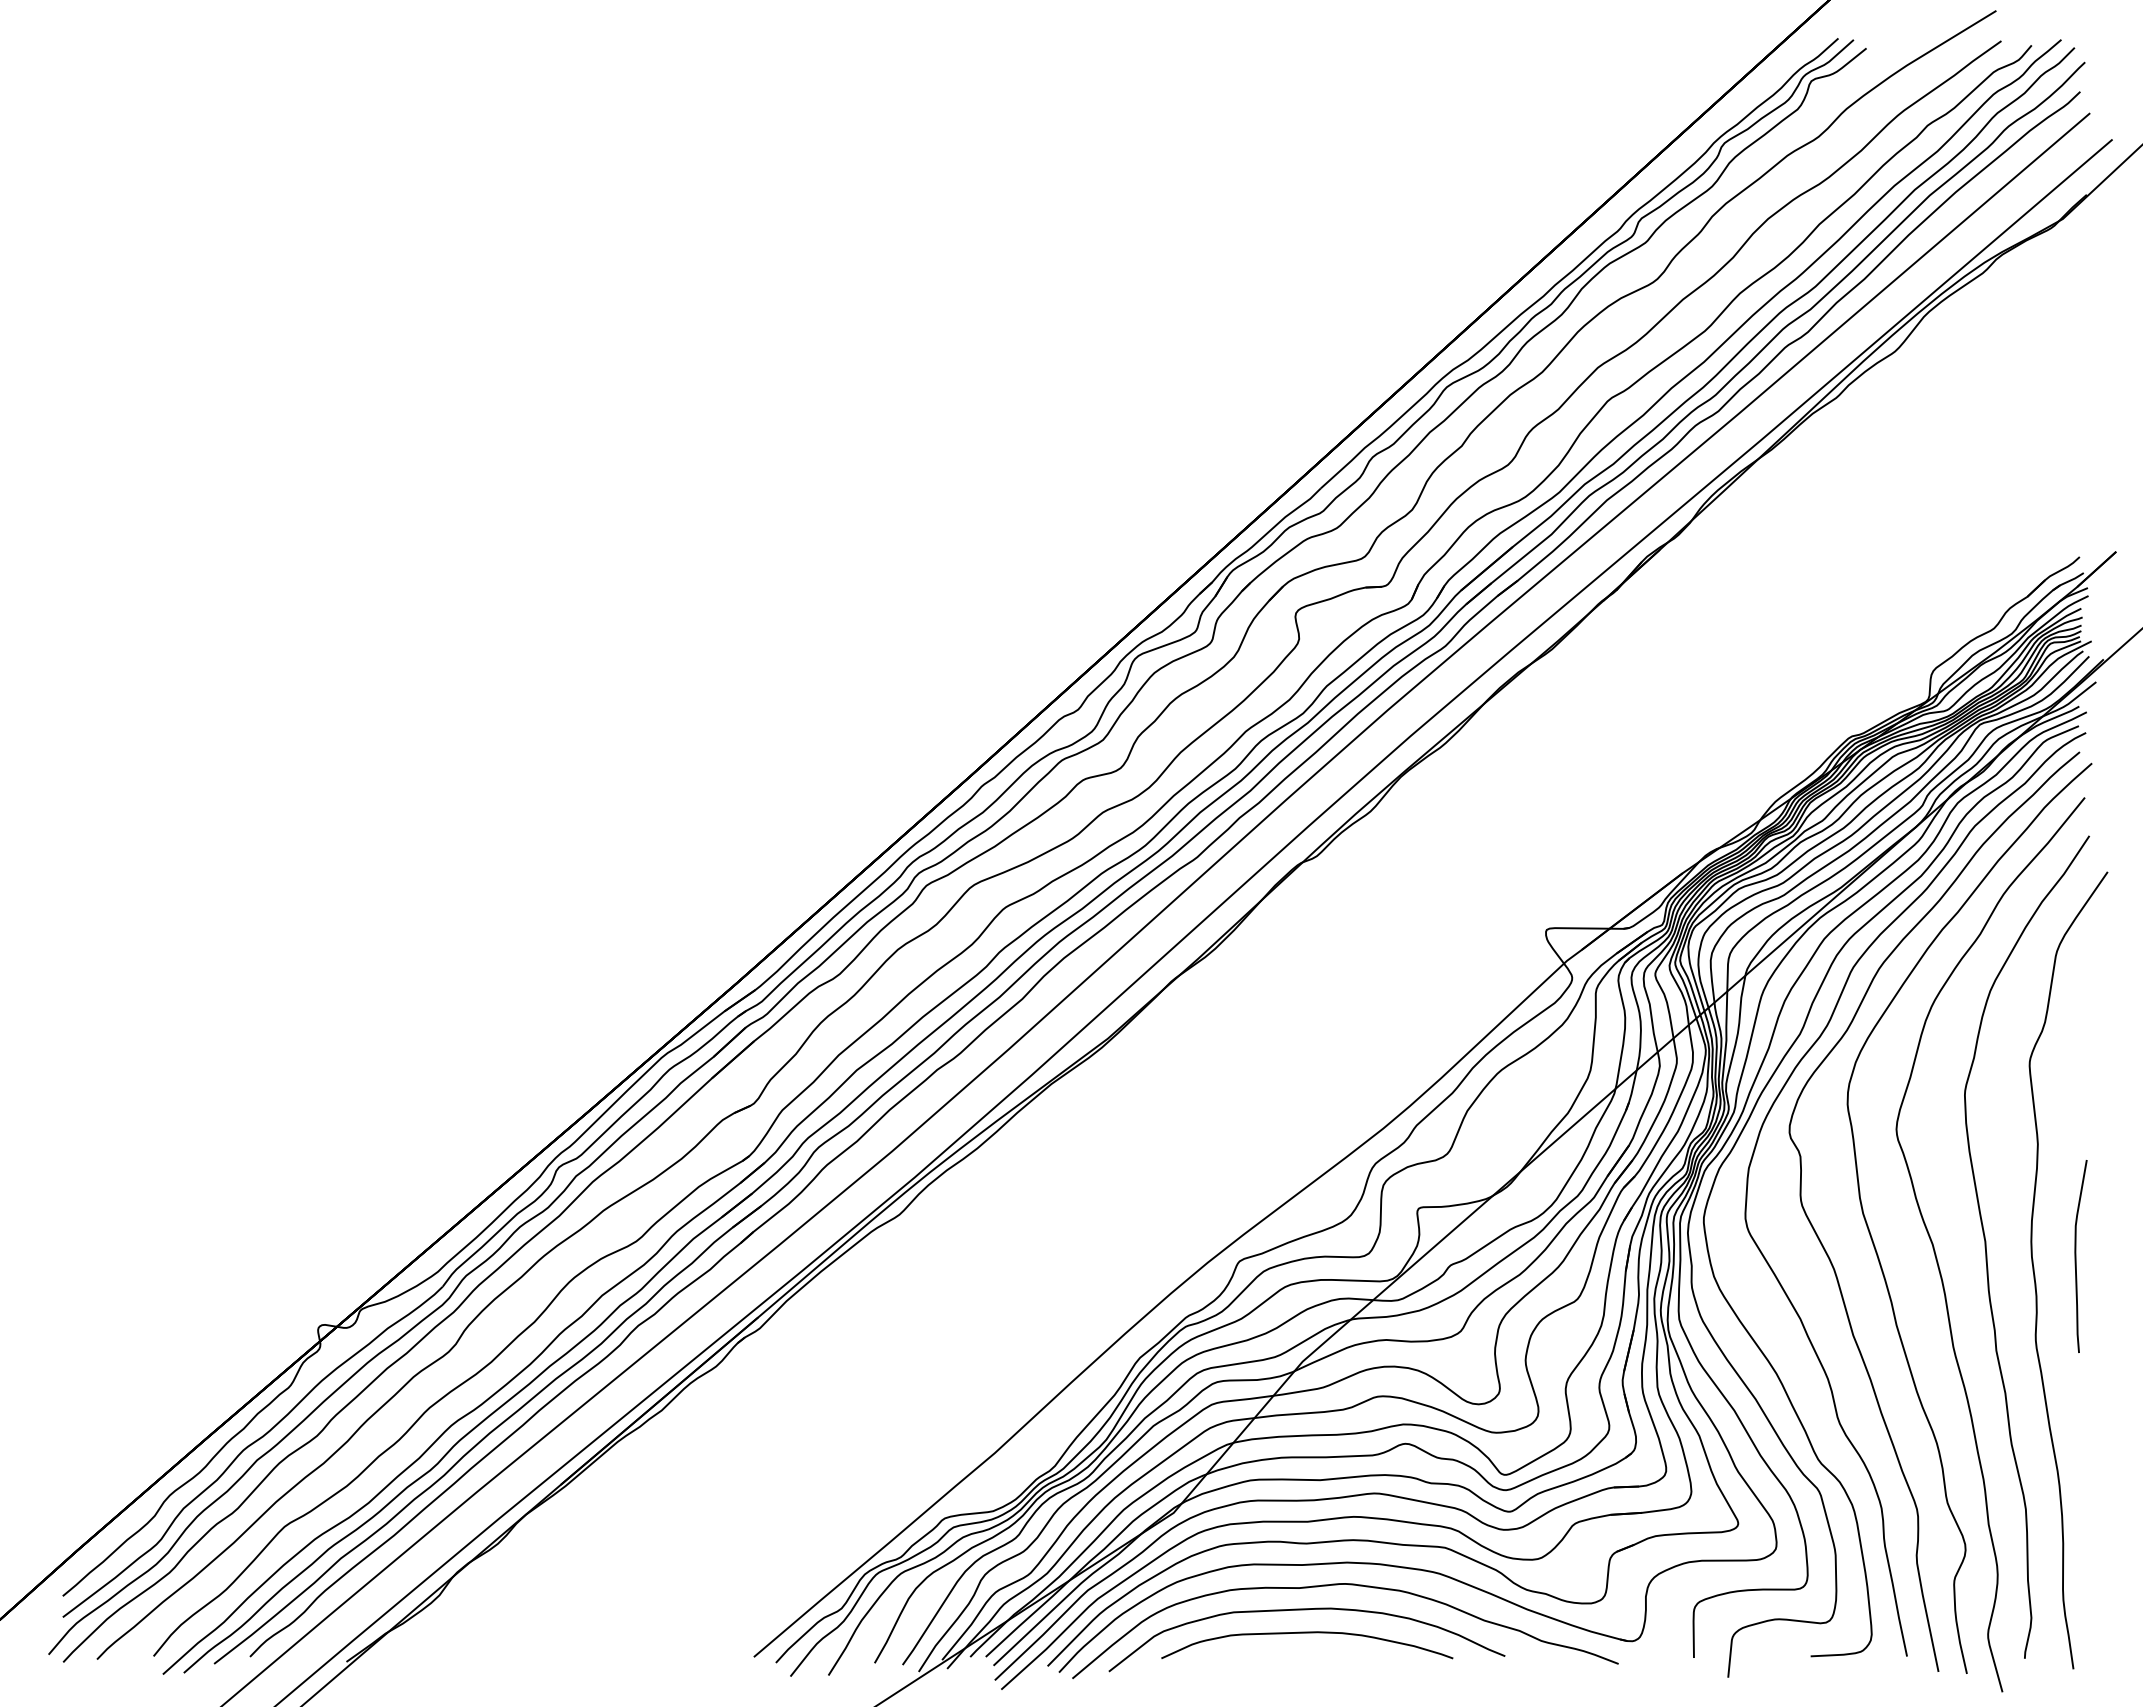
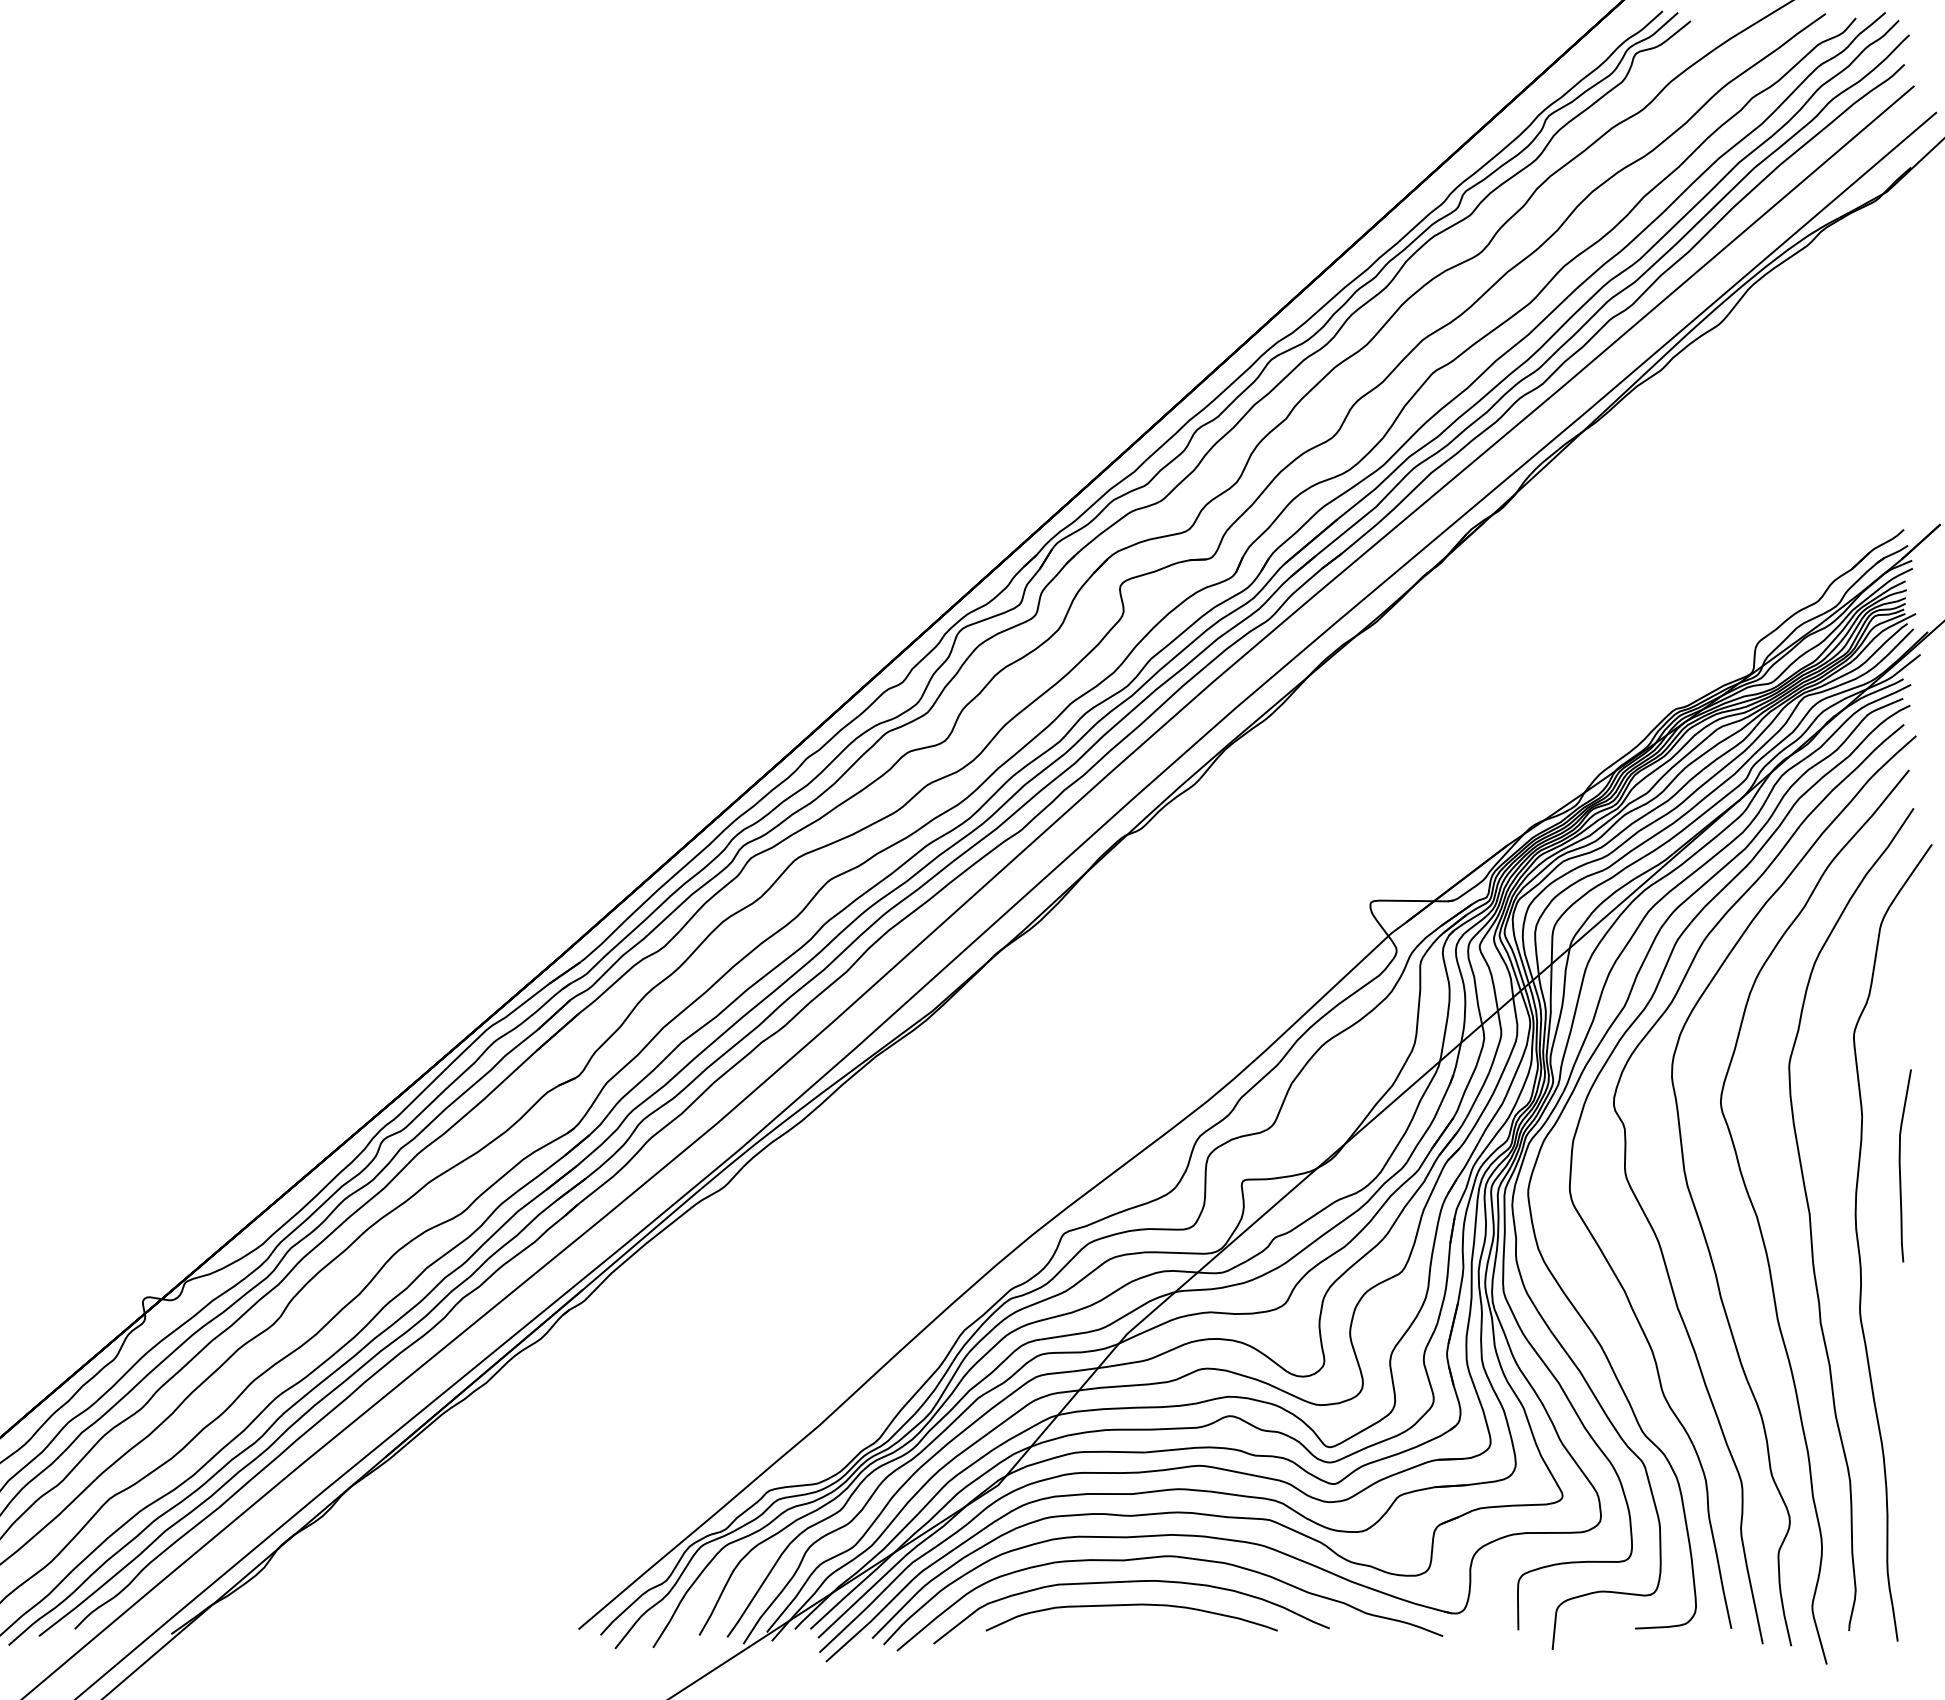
curve: (2076, 1256) -> (1900, 1165), moved

